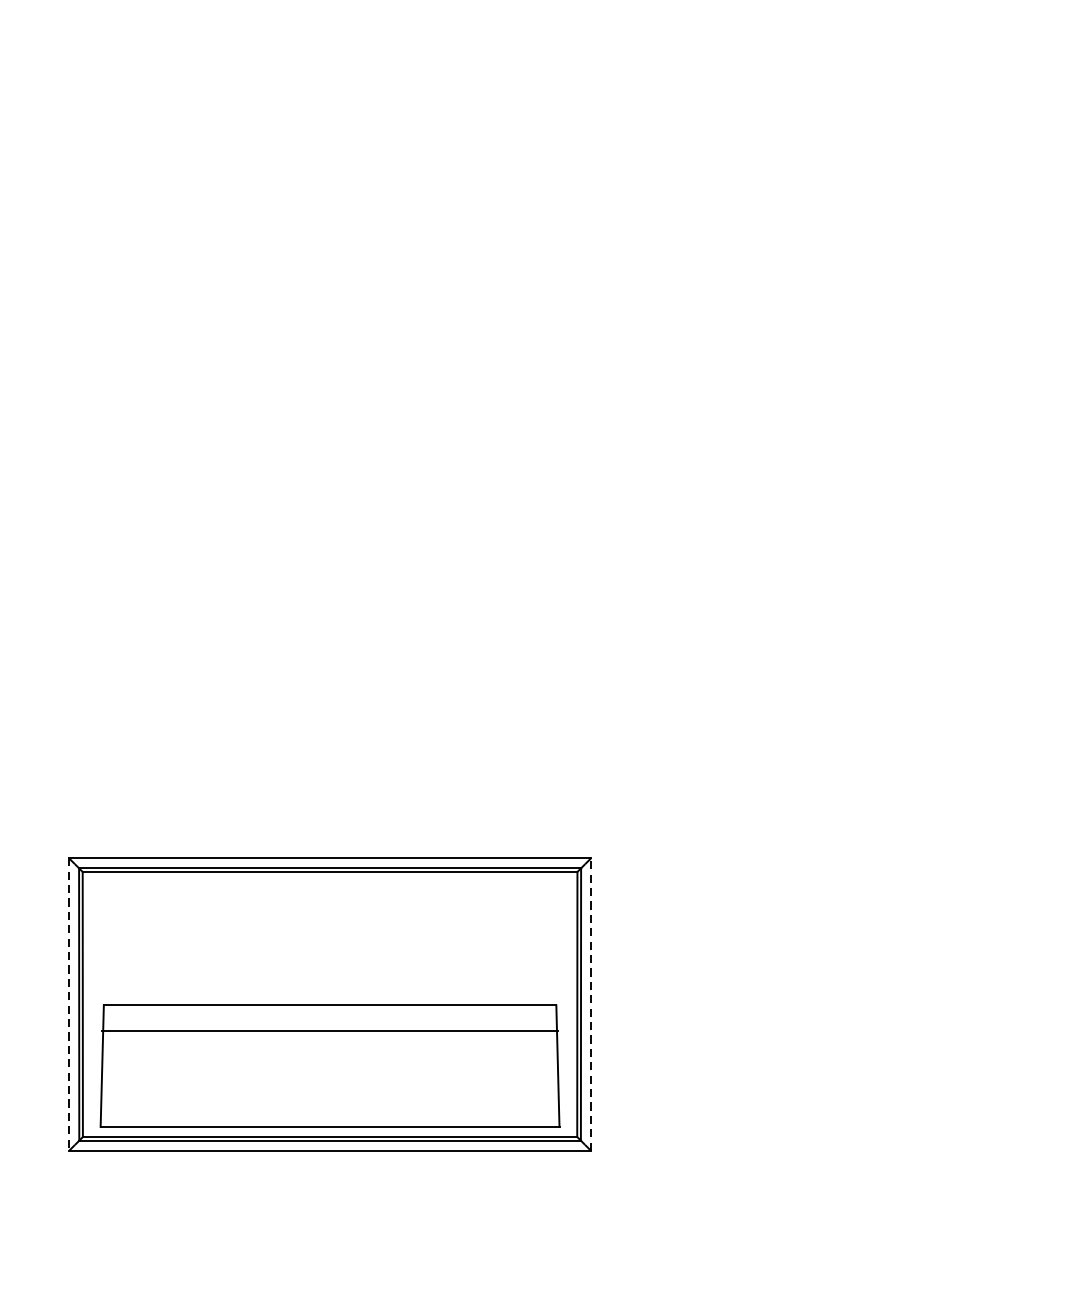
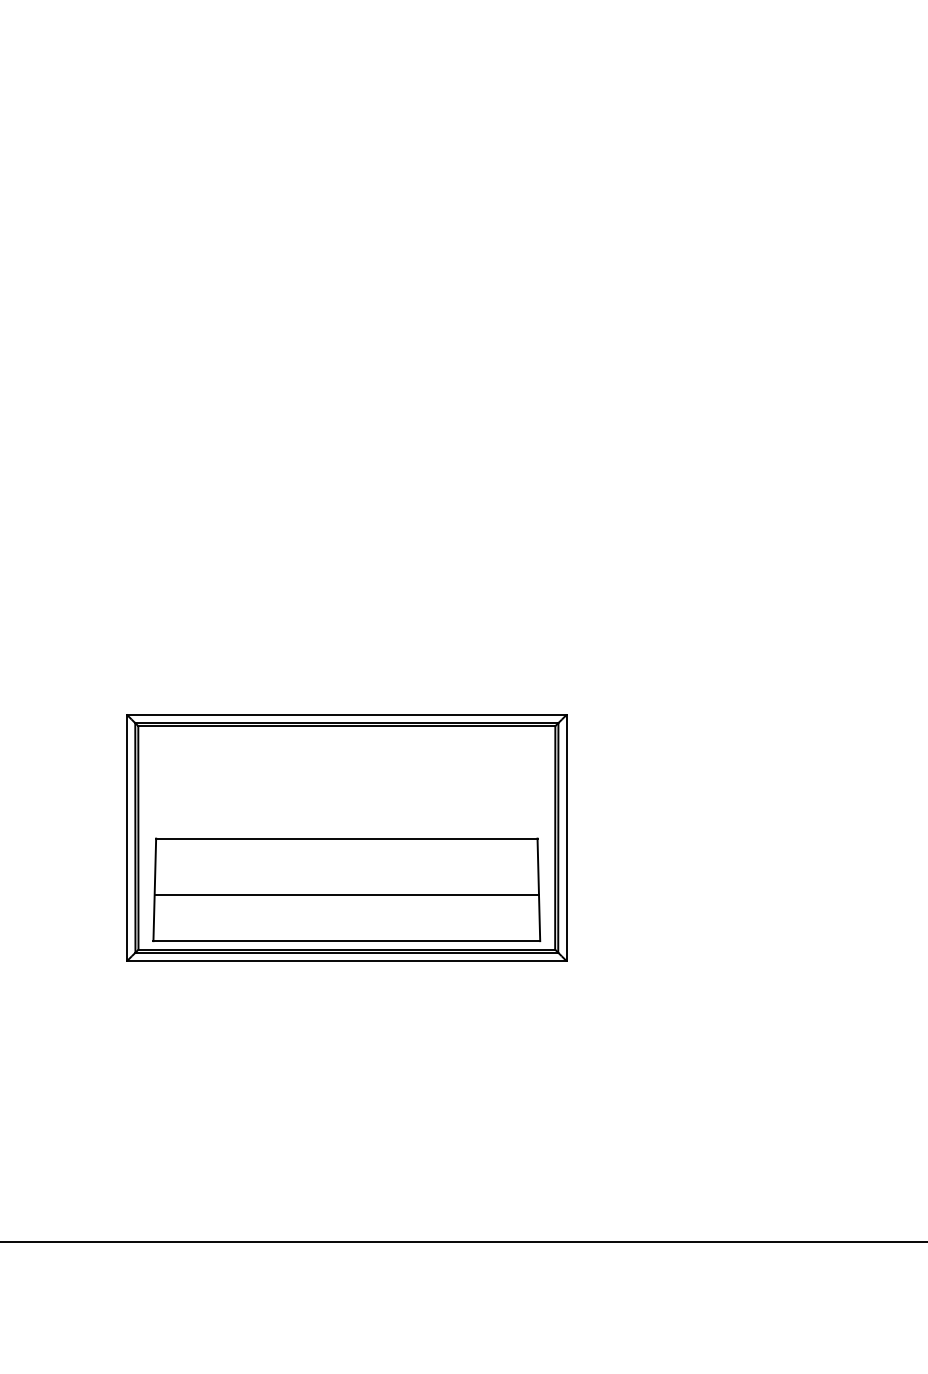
line: (590, 1003) -> (566, 837), dashed -> solid
line: (68, 1005) -> (126, 838), dashed -> solid
line: (329, 1031) -> (346, 895), moved

